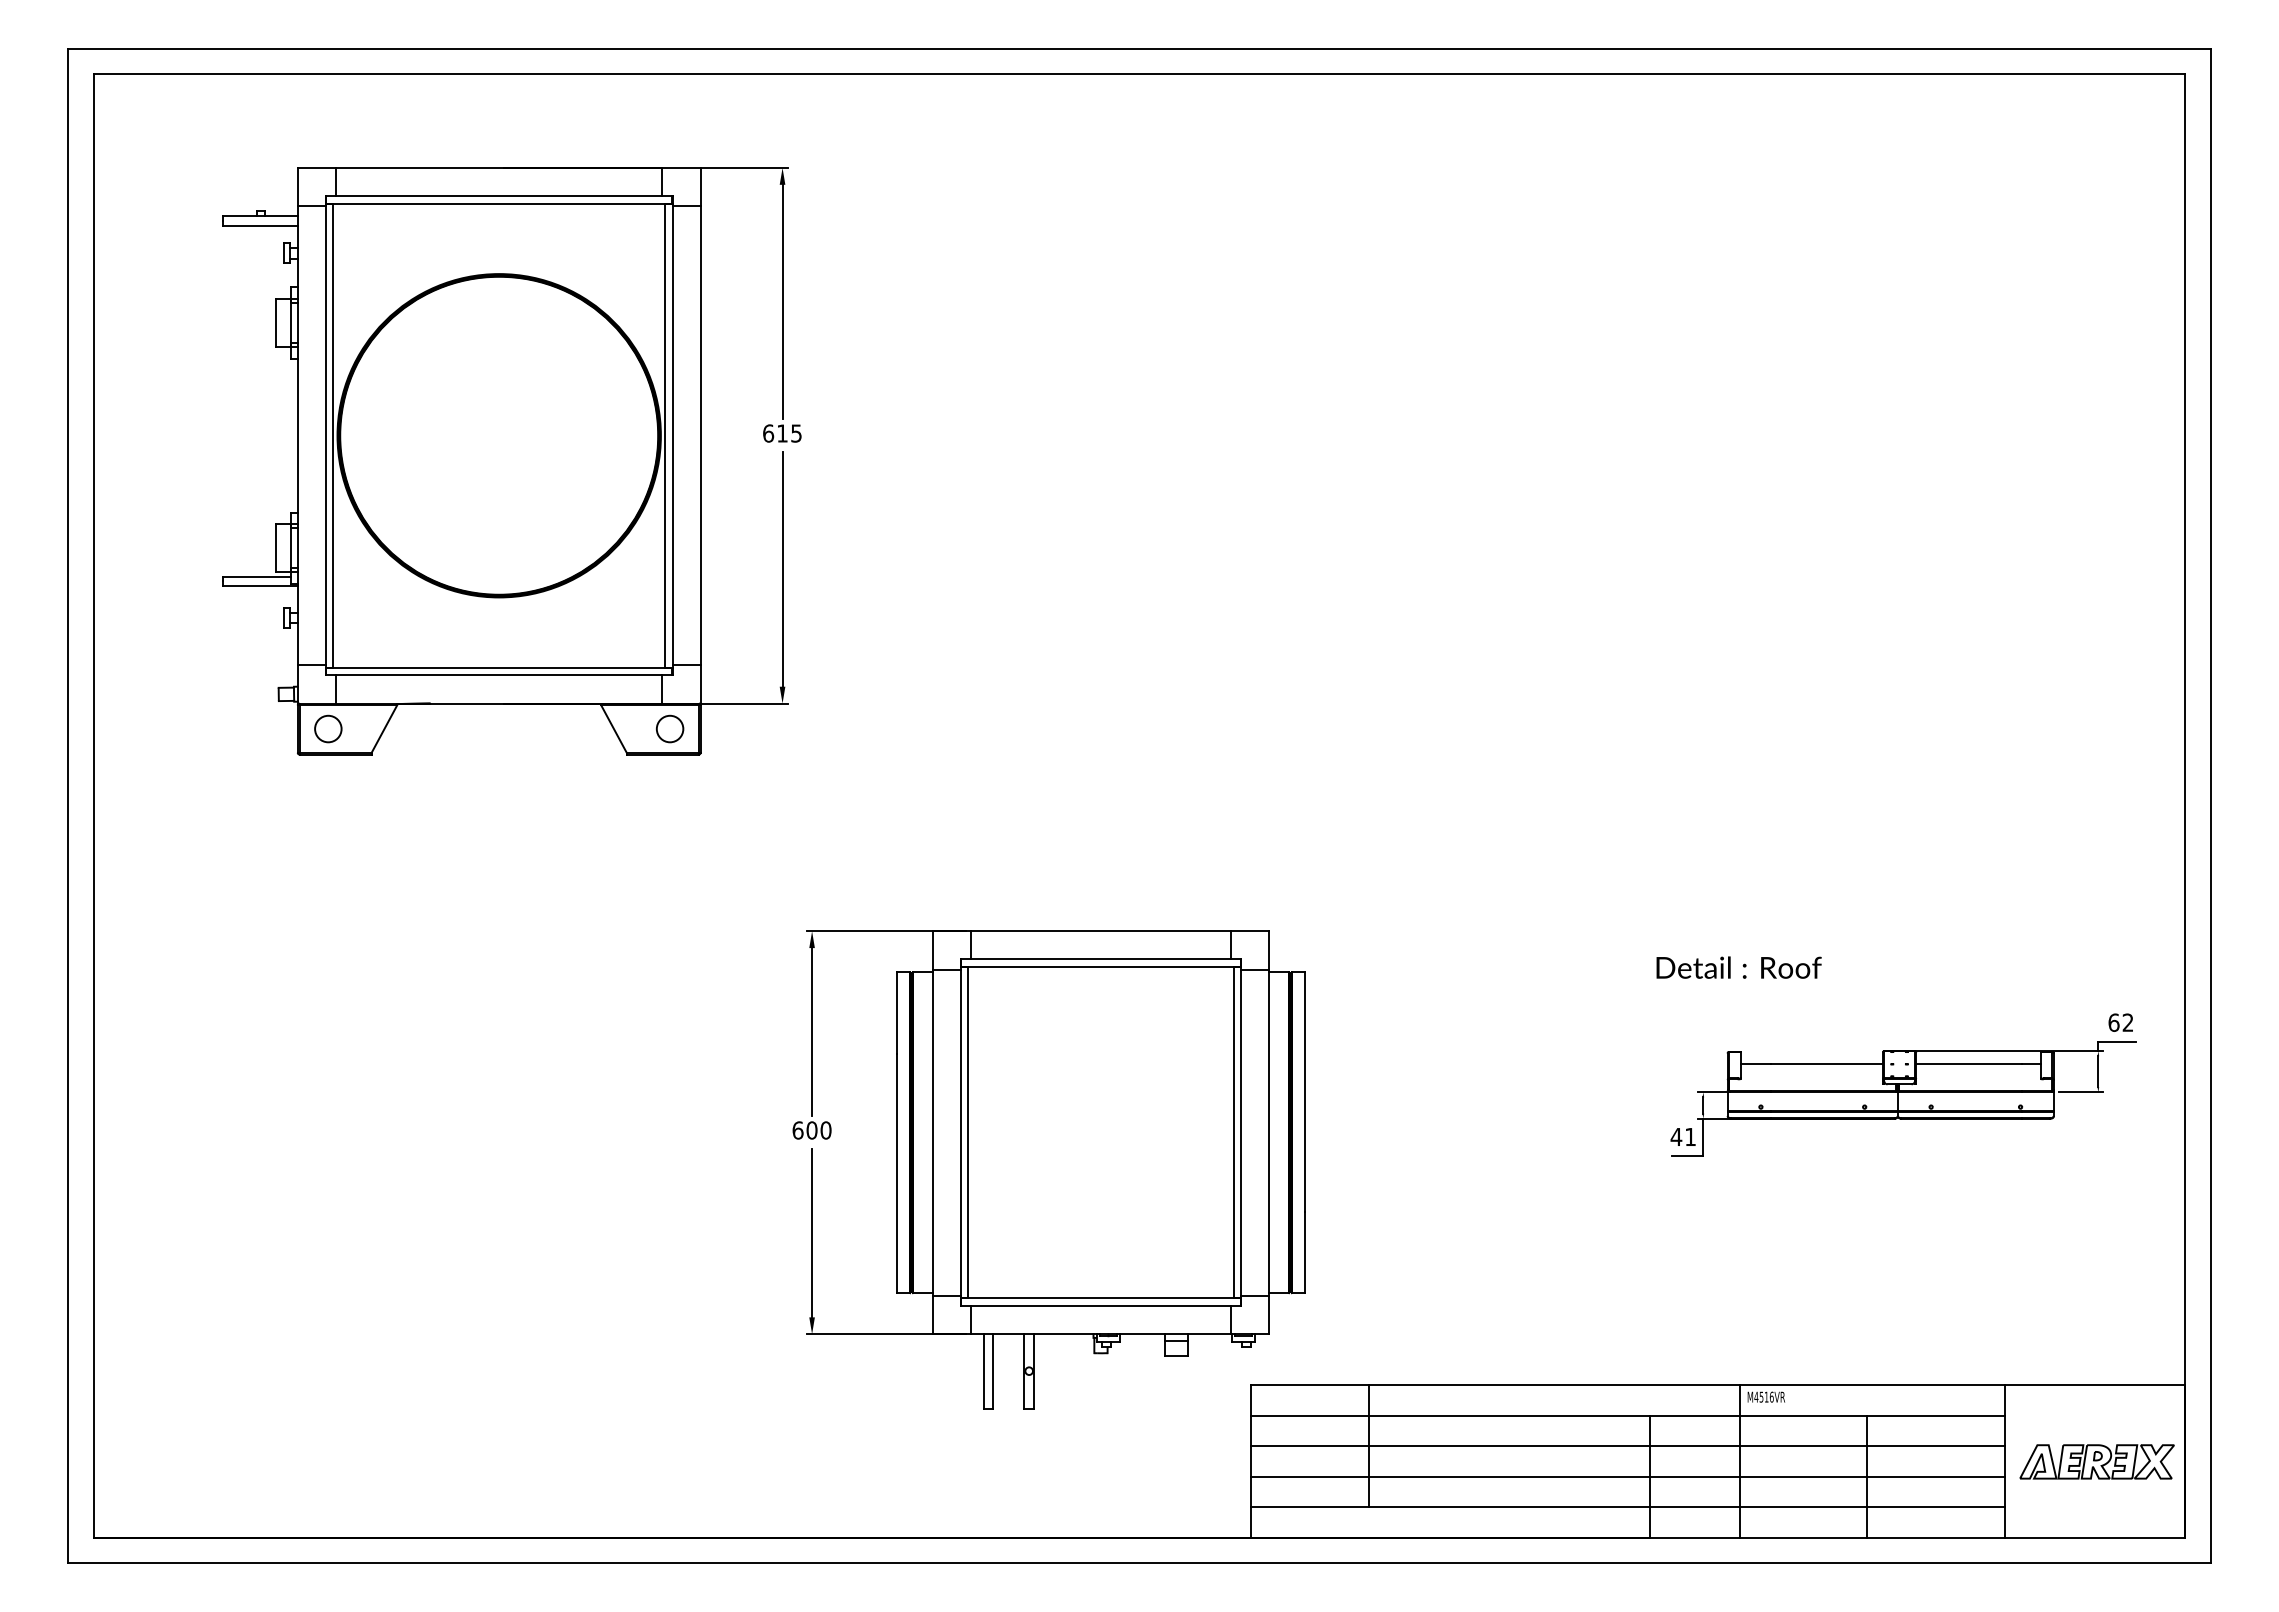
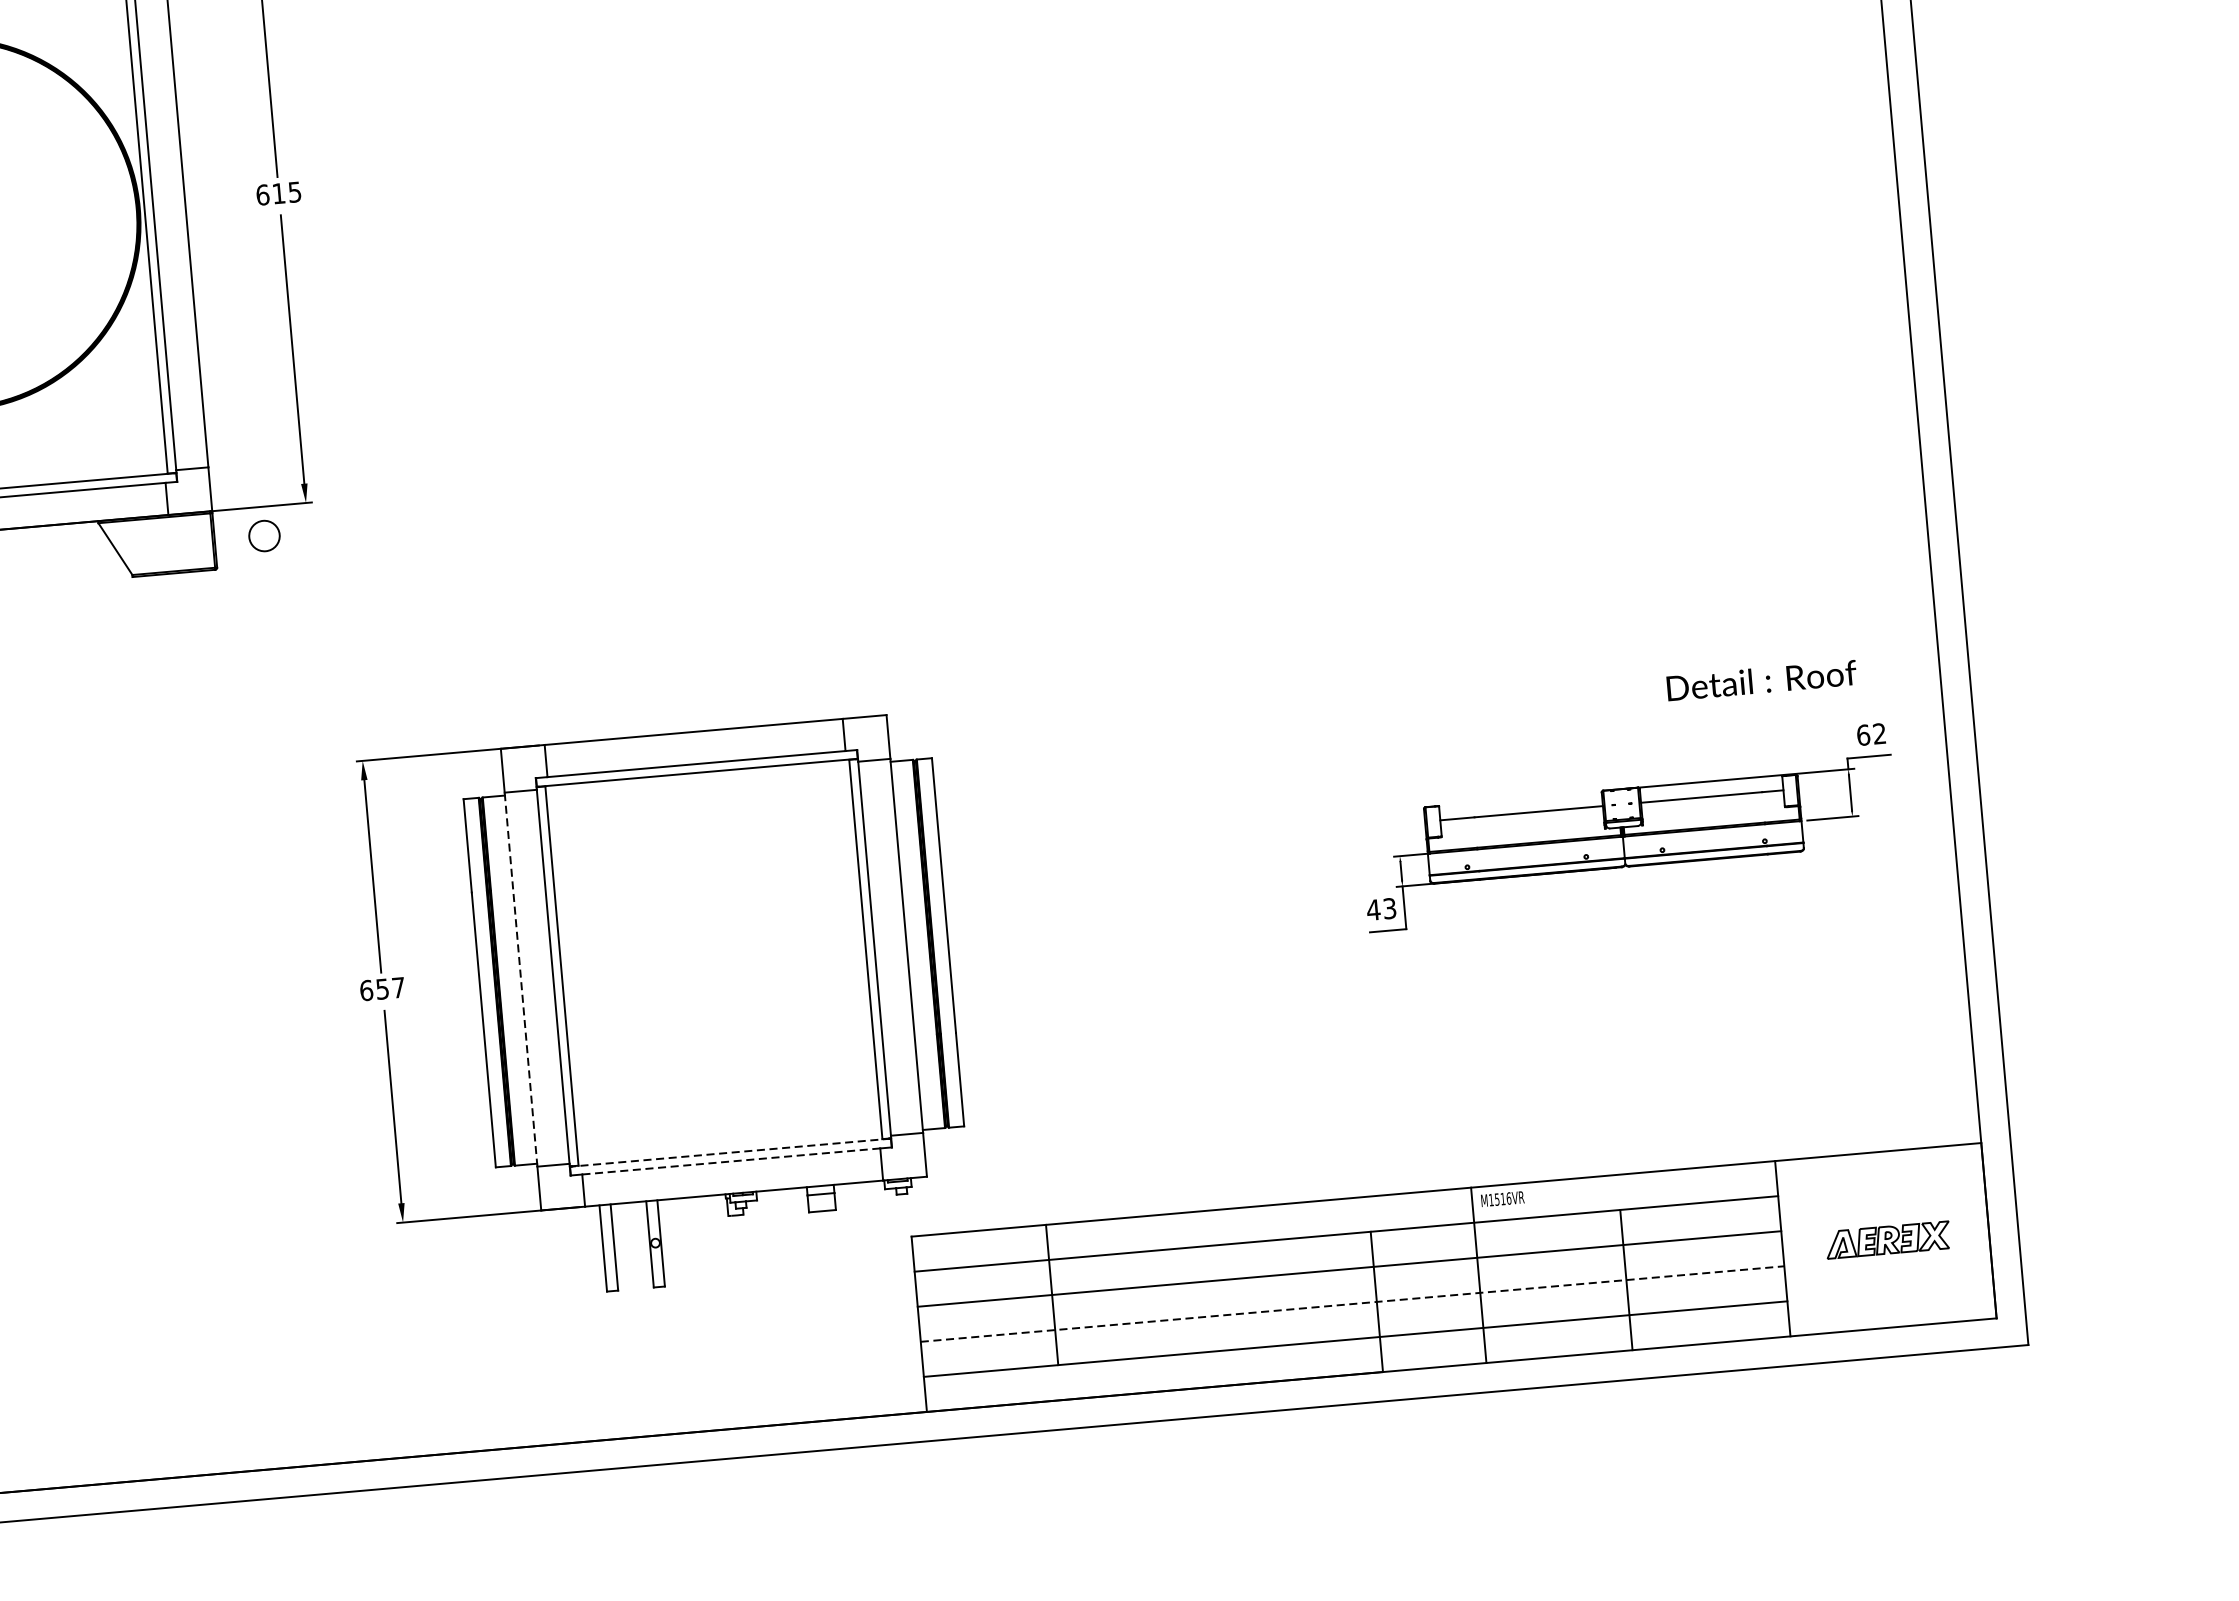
circle: (670, 728) -> (264, 535), moved
text: (1738, 967) -> (1761, 680), moved
text: (818, 1130) -> (390, 988), 600 -> 657
line: (932, 1132) -> (520, 979), solid -> dashed
text: (1690, 1136) -> (1389, 908), 41 -> 43
line: (1100, 1298) -> (729, 1152), solid -> dashed
line: (1100, 1306) -> (730, 1161), solid -> dashed
text: (1756, 1396) -> (1491, 1199), M4516VR -> M1516VR
part: (2096, 1461) -> (1887, 1239), size x0.7
line: (1628, 1476) -> (1352, 1303), solid -> dashed

